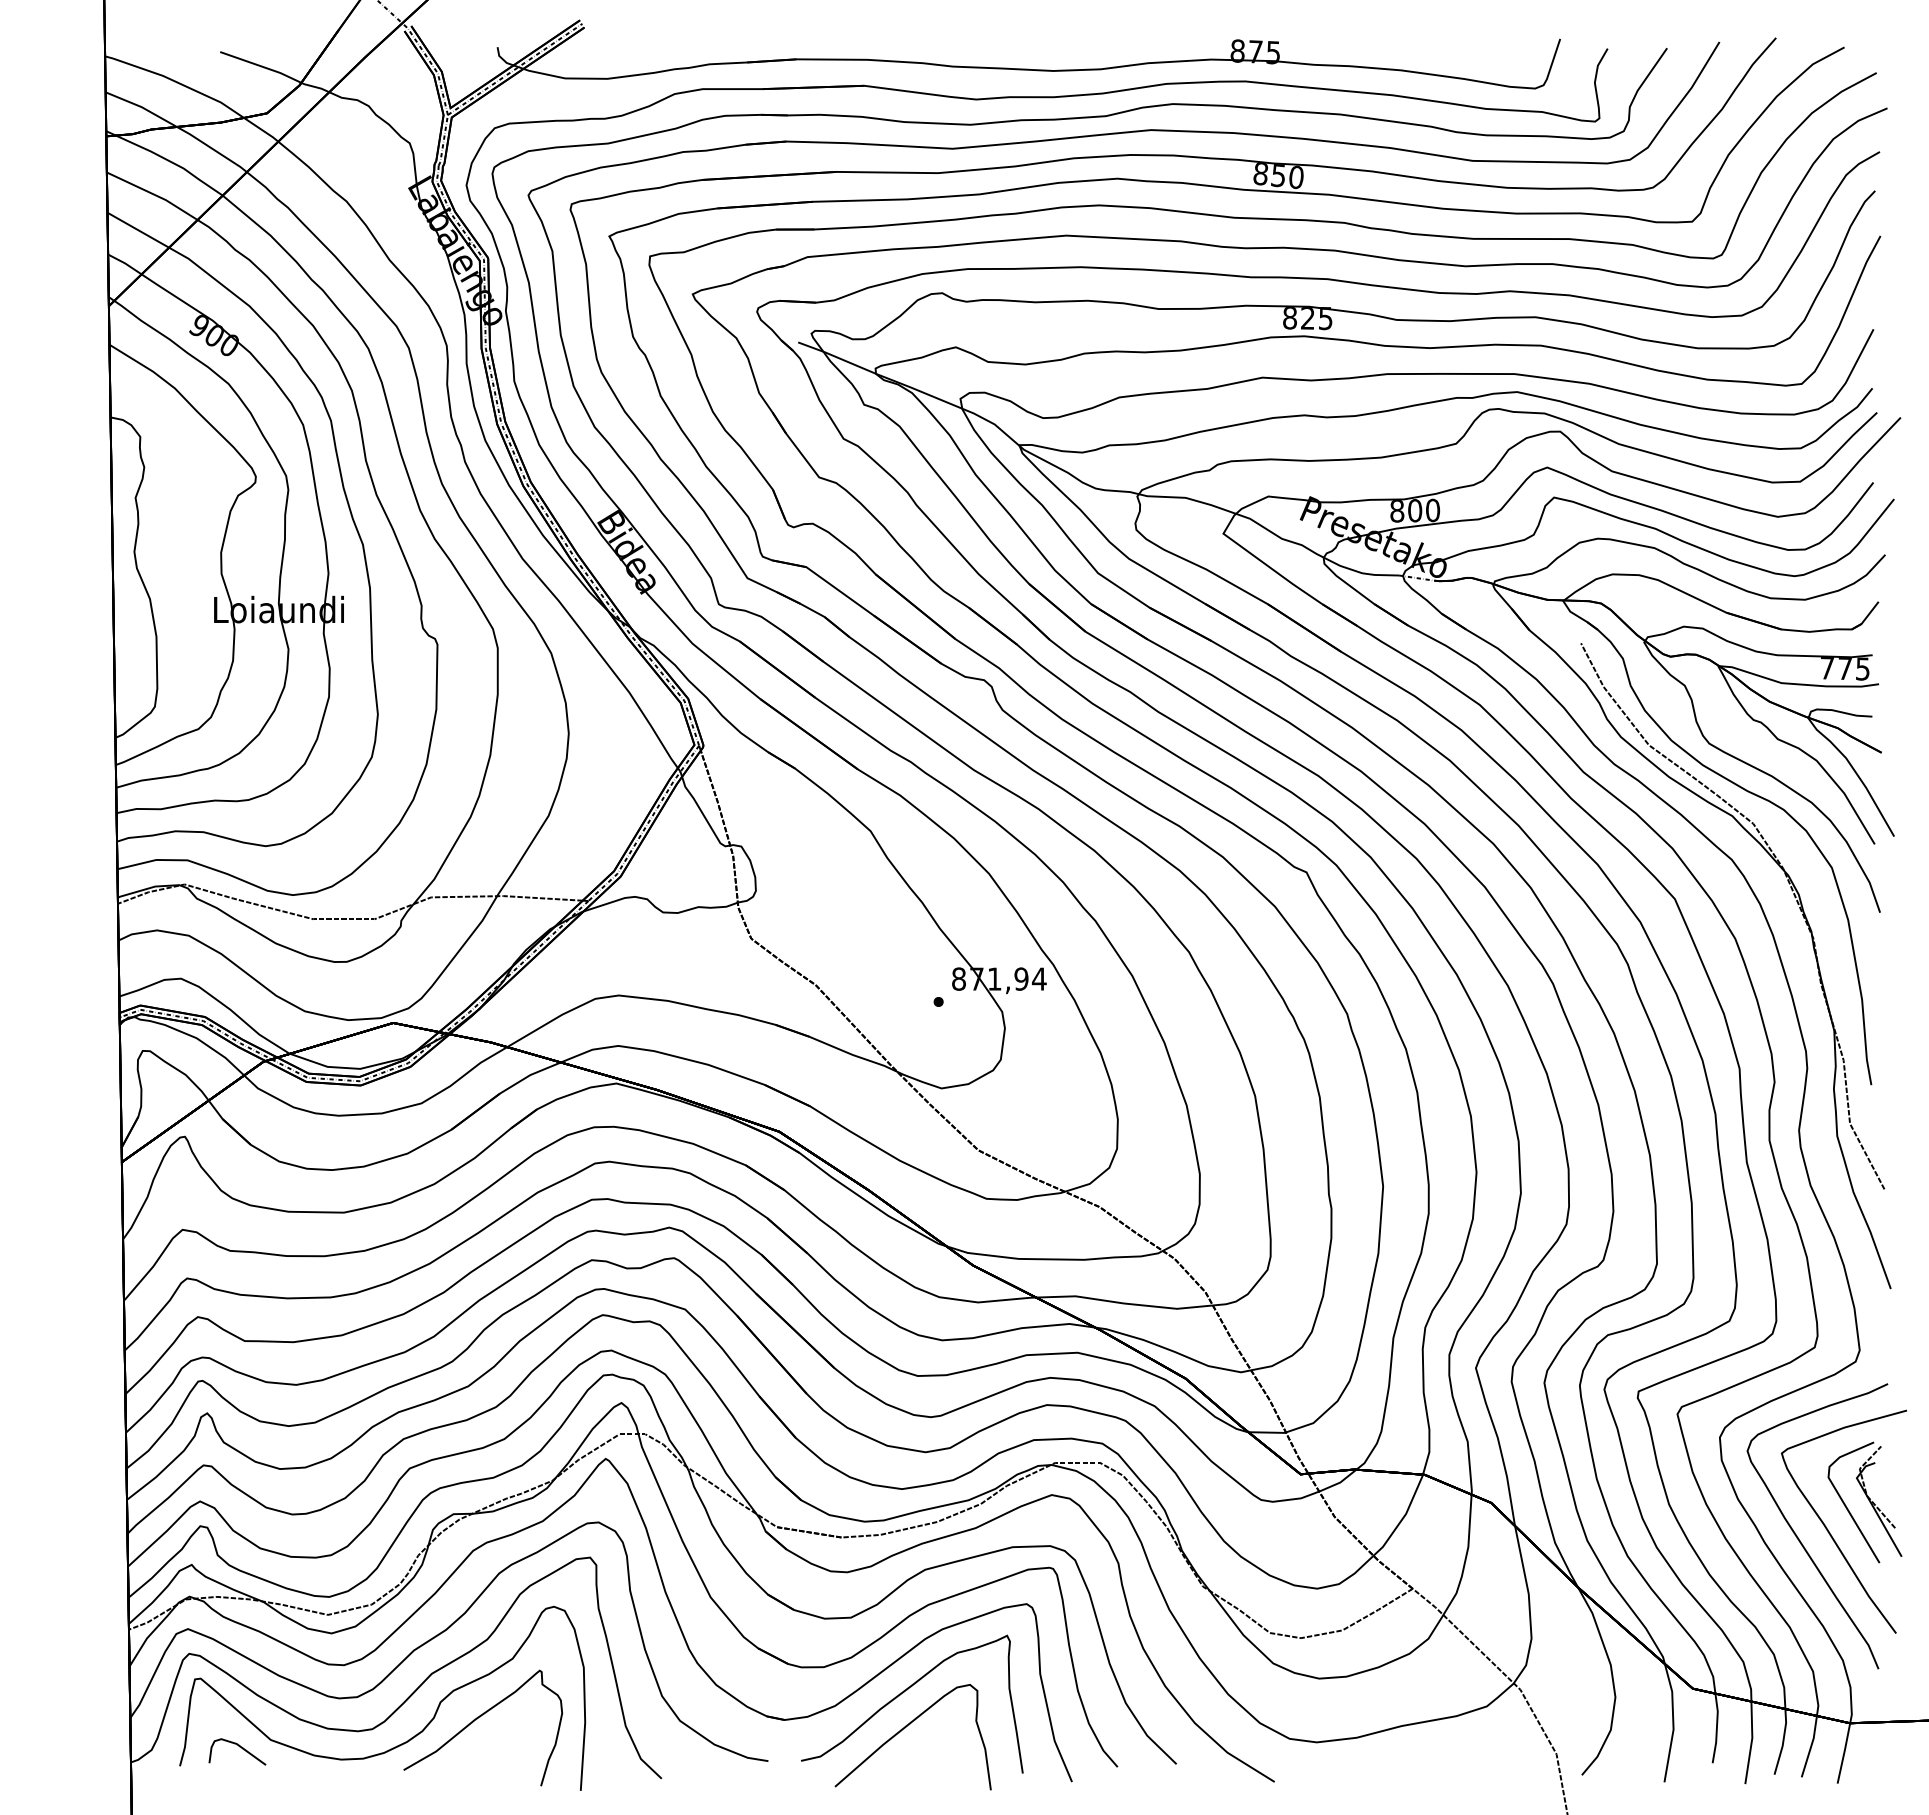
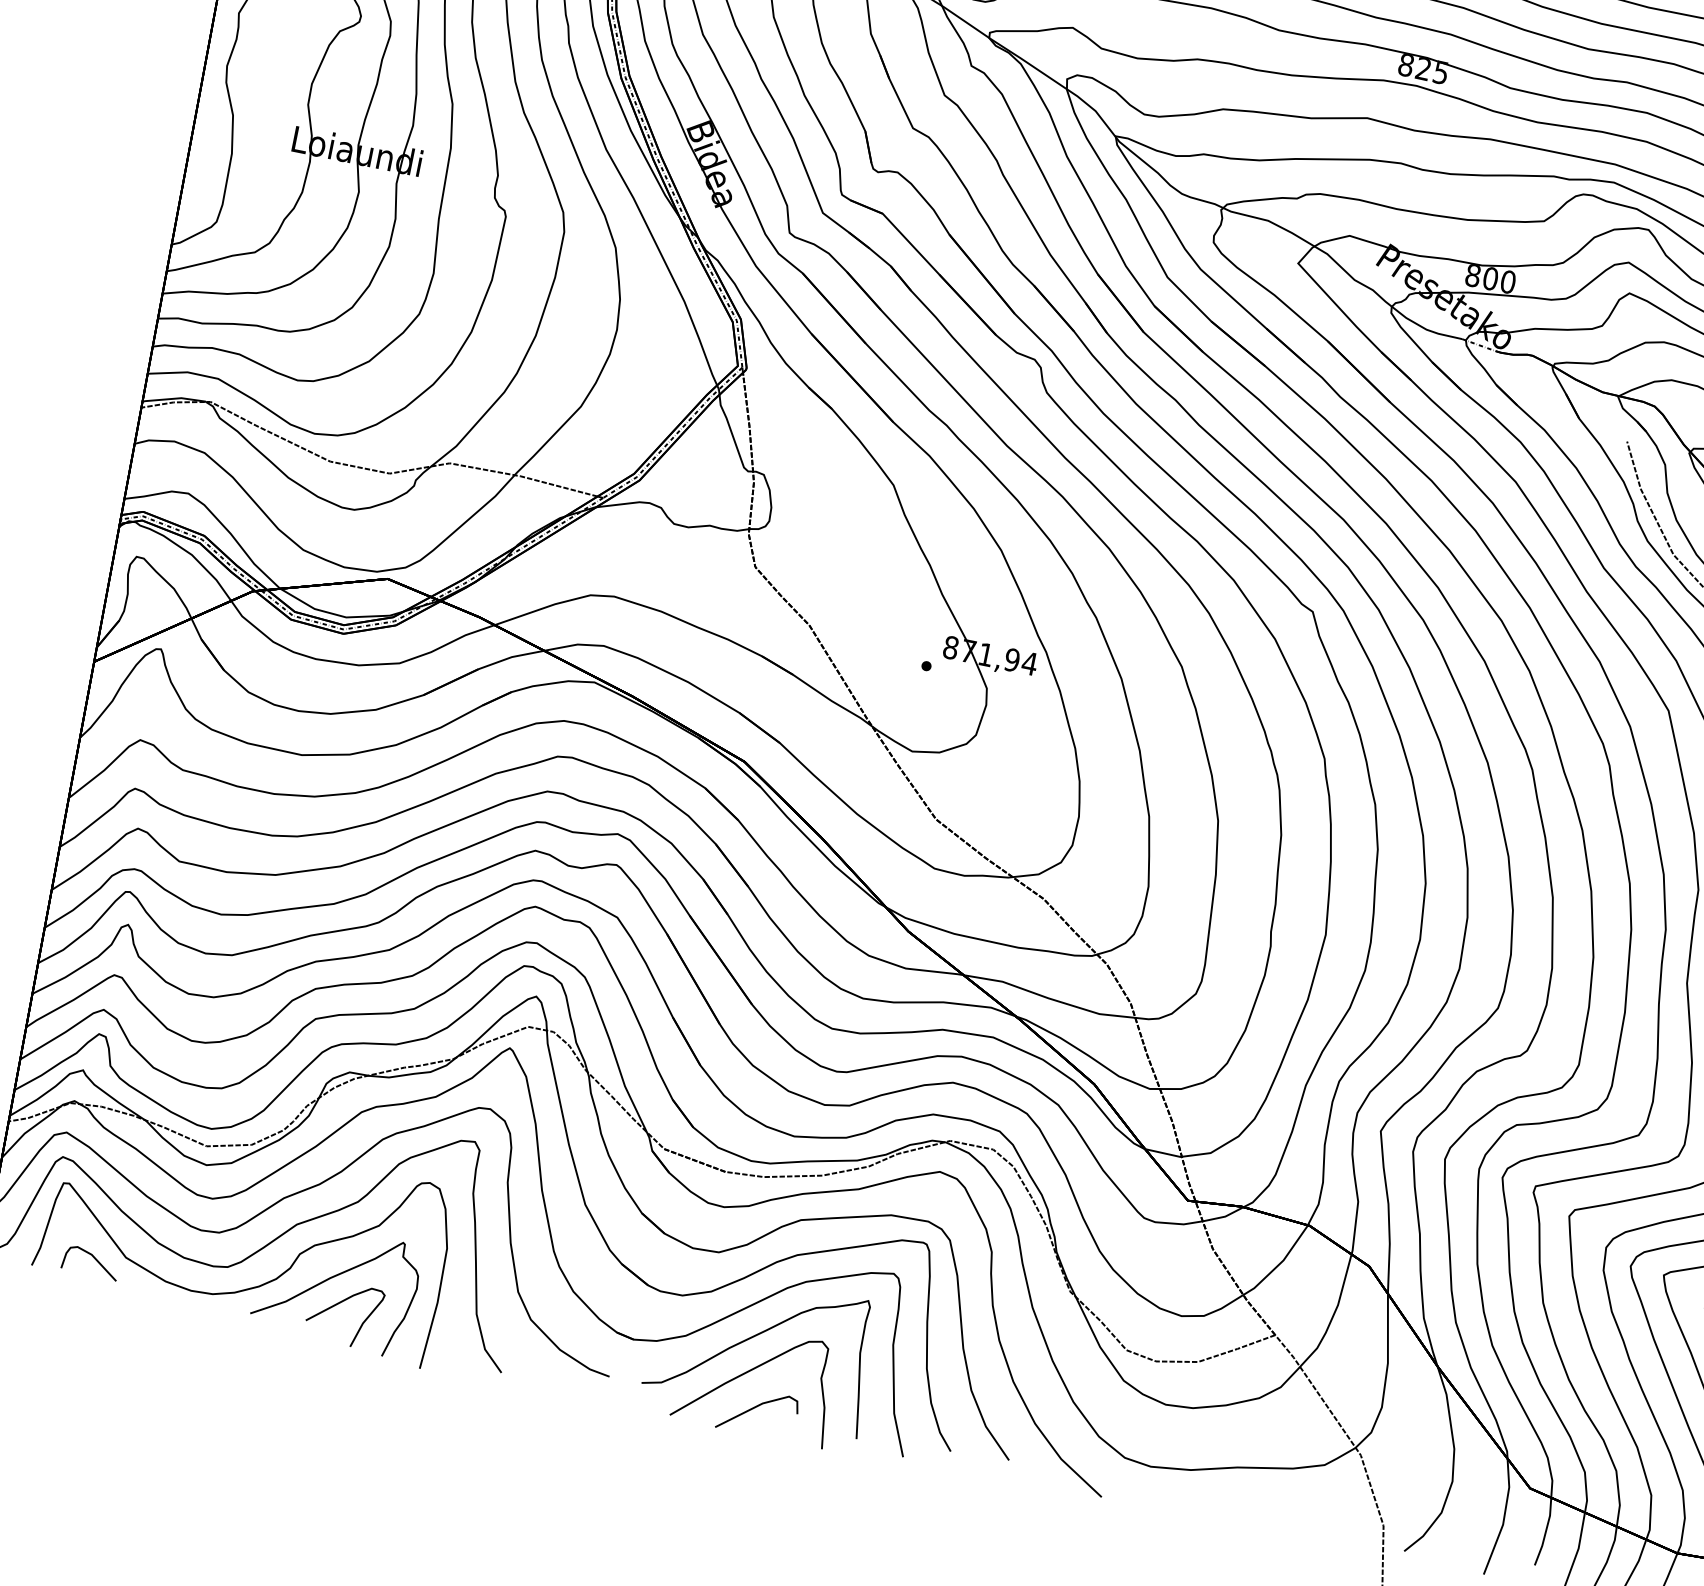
curve: (490, 1742) -> (340, 1303), added
line: (917, 1763) -> (755, 1408), added

